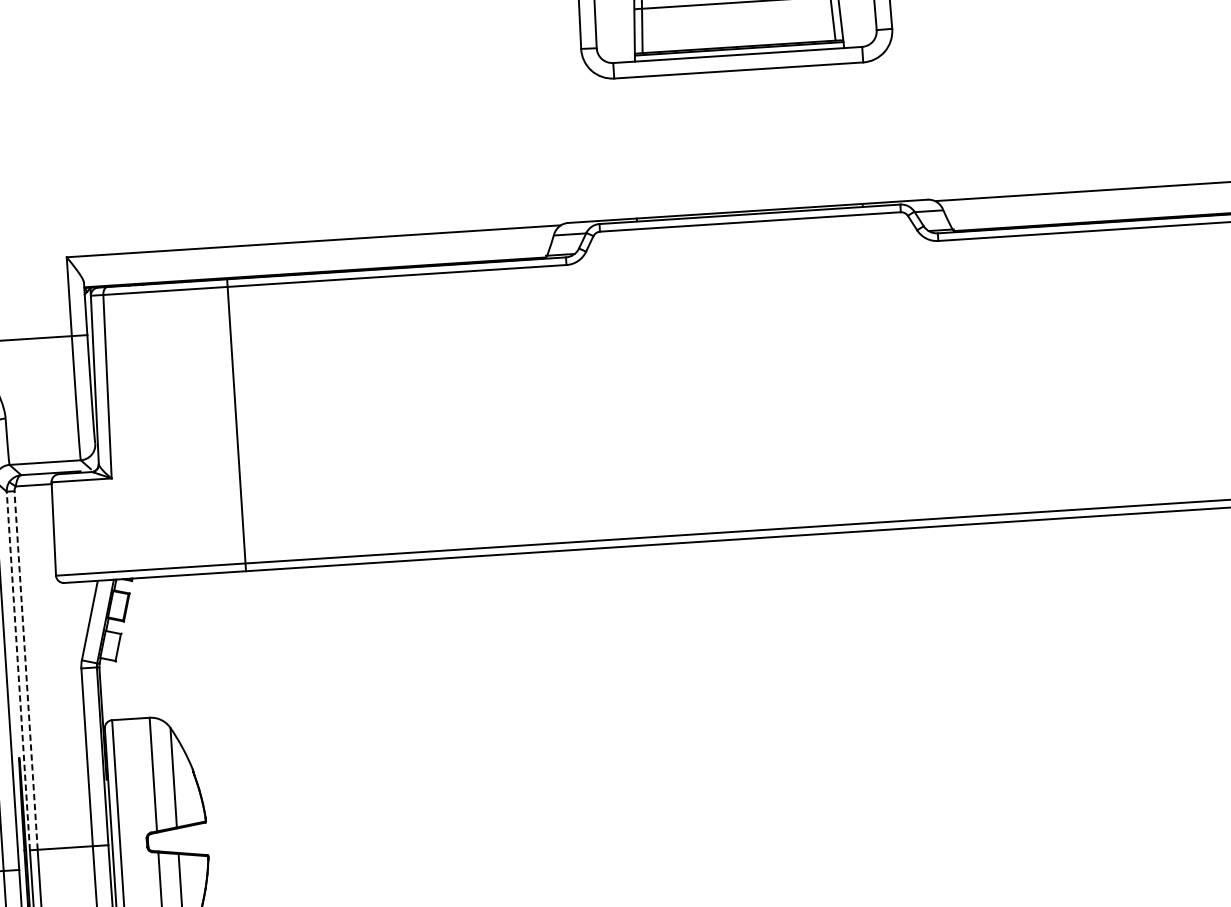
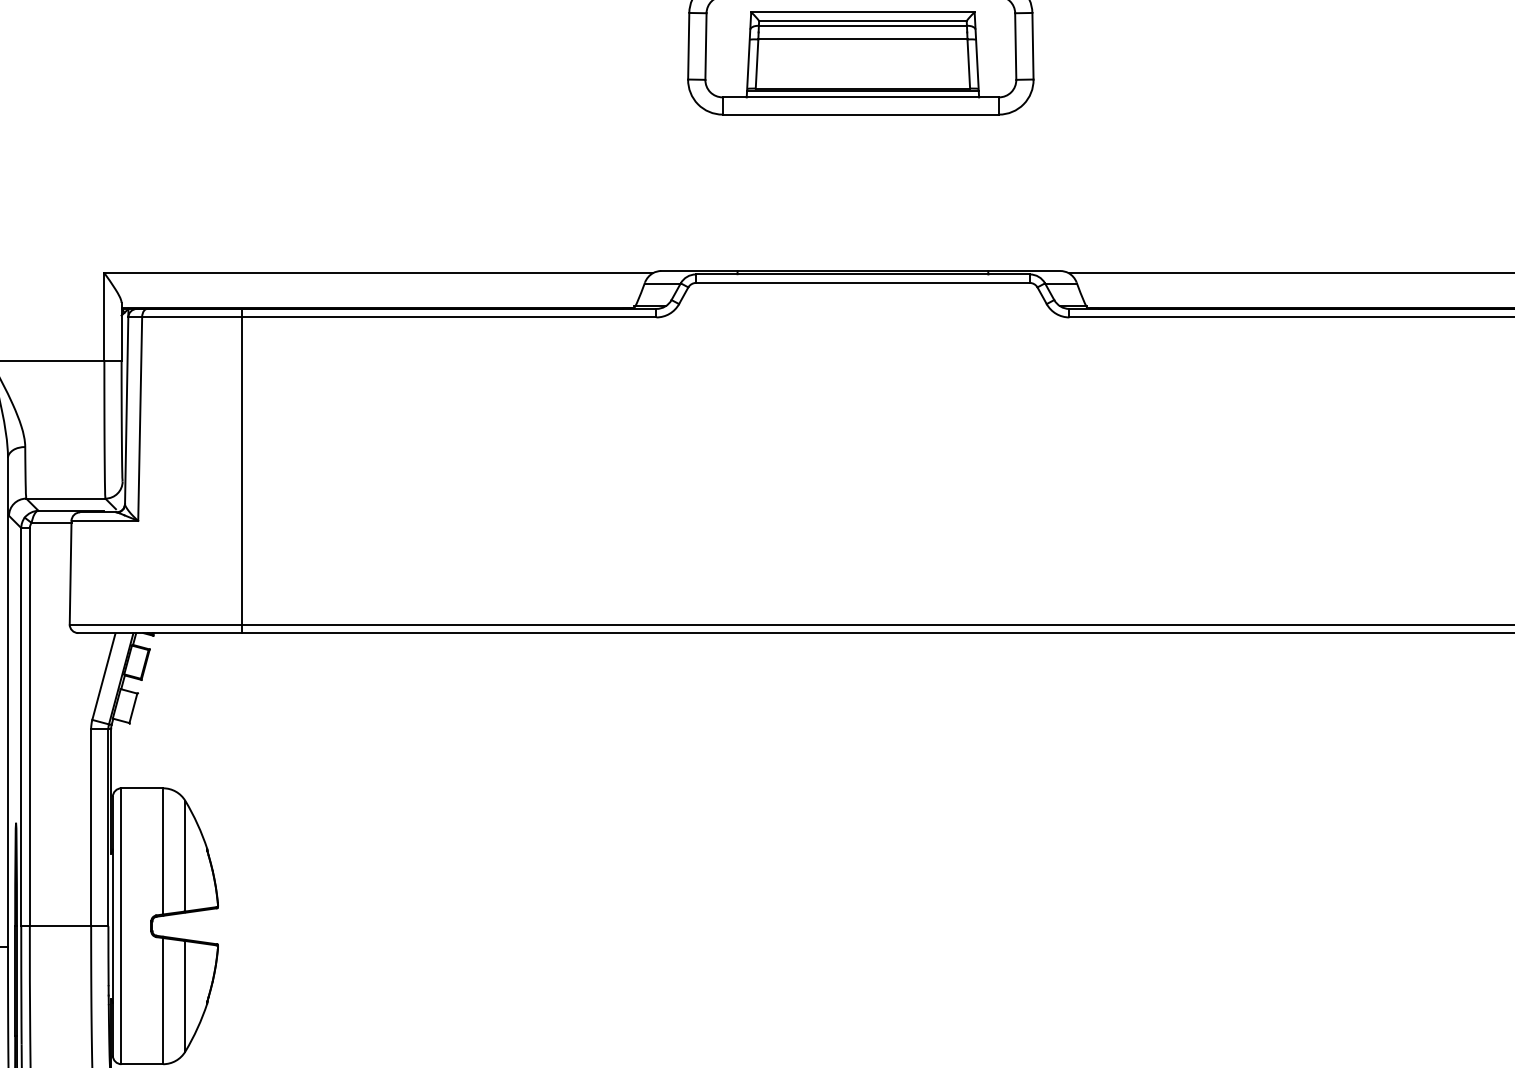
line: (236, 424) -> (242, 470), moved
line: (25, 669) -> (29, 726), dashed -> solid
line: (18, 670) -> (21, 726), dashed -> solid

